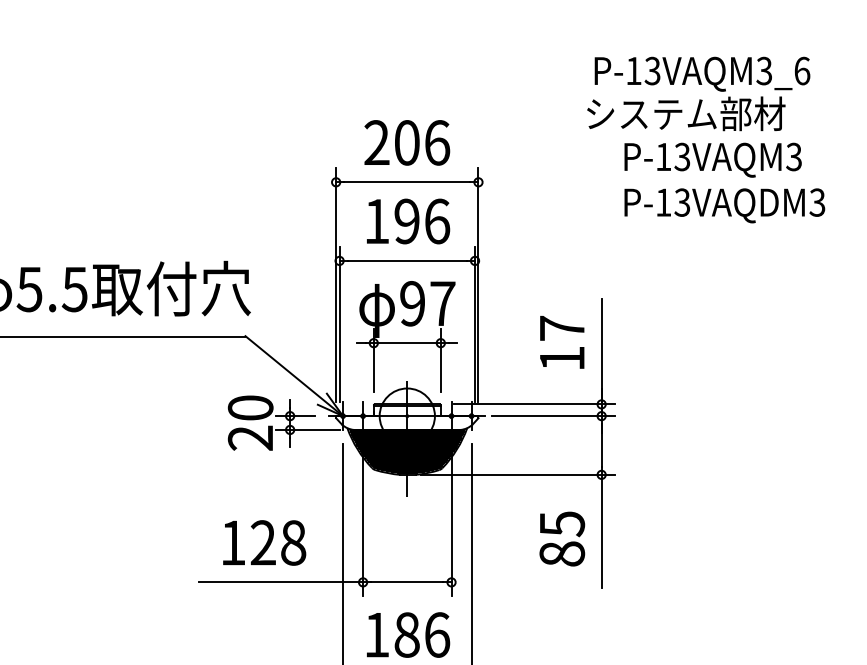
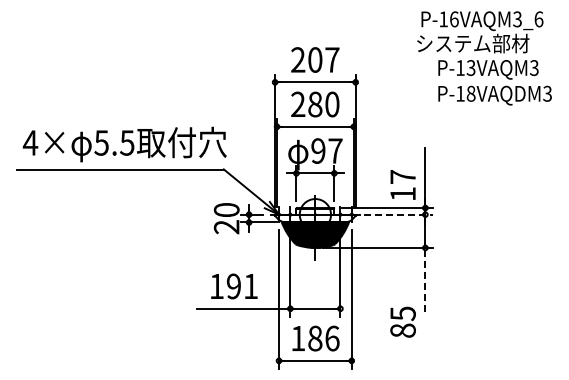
text: (651, 71) -> (453, 19), P-13VAQM3_6 -> P-16VAQM3_6
text: (437, 141) -> (332, 59), 206 -> 207
text: (681, 202) -> (470, 93), P-13VAQDM3 -> P-18VAQDM3
text: (407, 221) -> (315, 104), 196 -> 280
text: (561, 341) -> (402, 184), moved
line: (554, 415) -> (398, 214), solid -> dashed
line: (601, 530) -> (425, 279), solid -> dashed
text: (561, 537) -> (402, 321), moved
text: (278, 543) -> (242, 286), 128 -> 191

